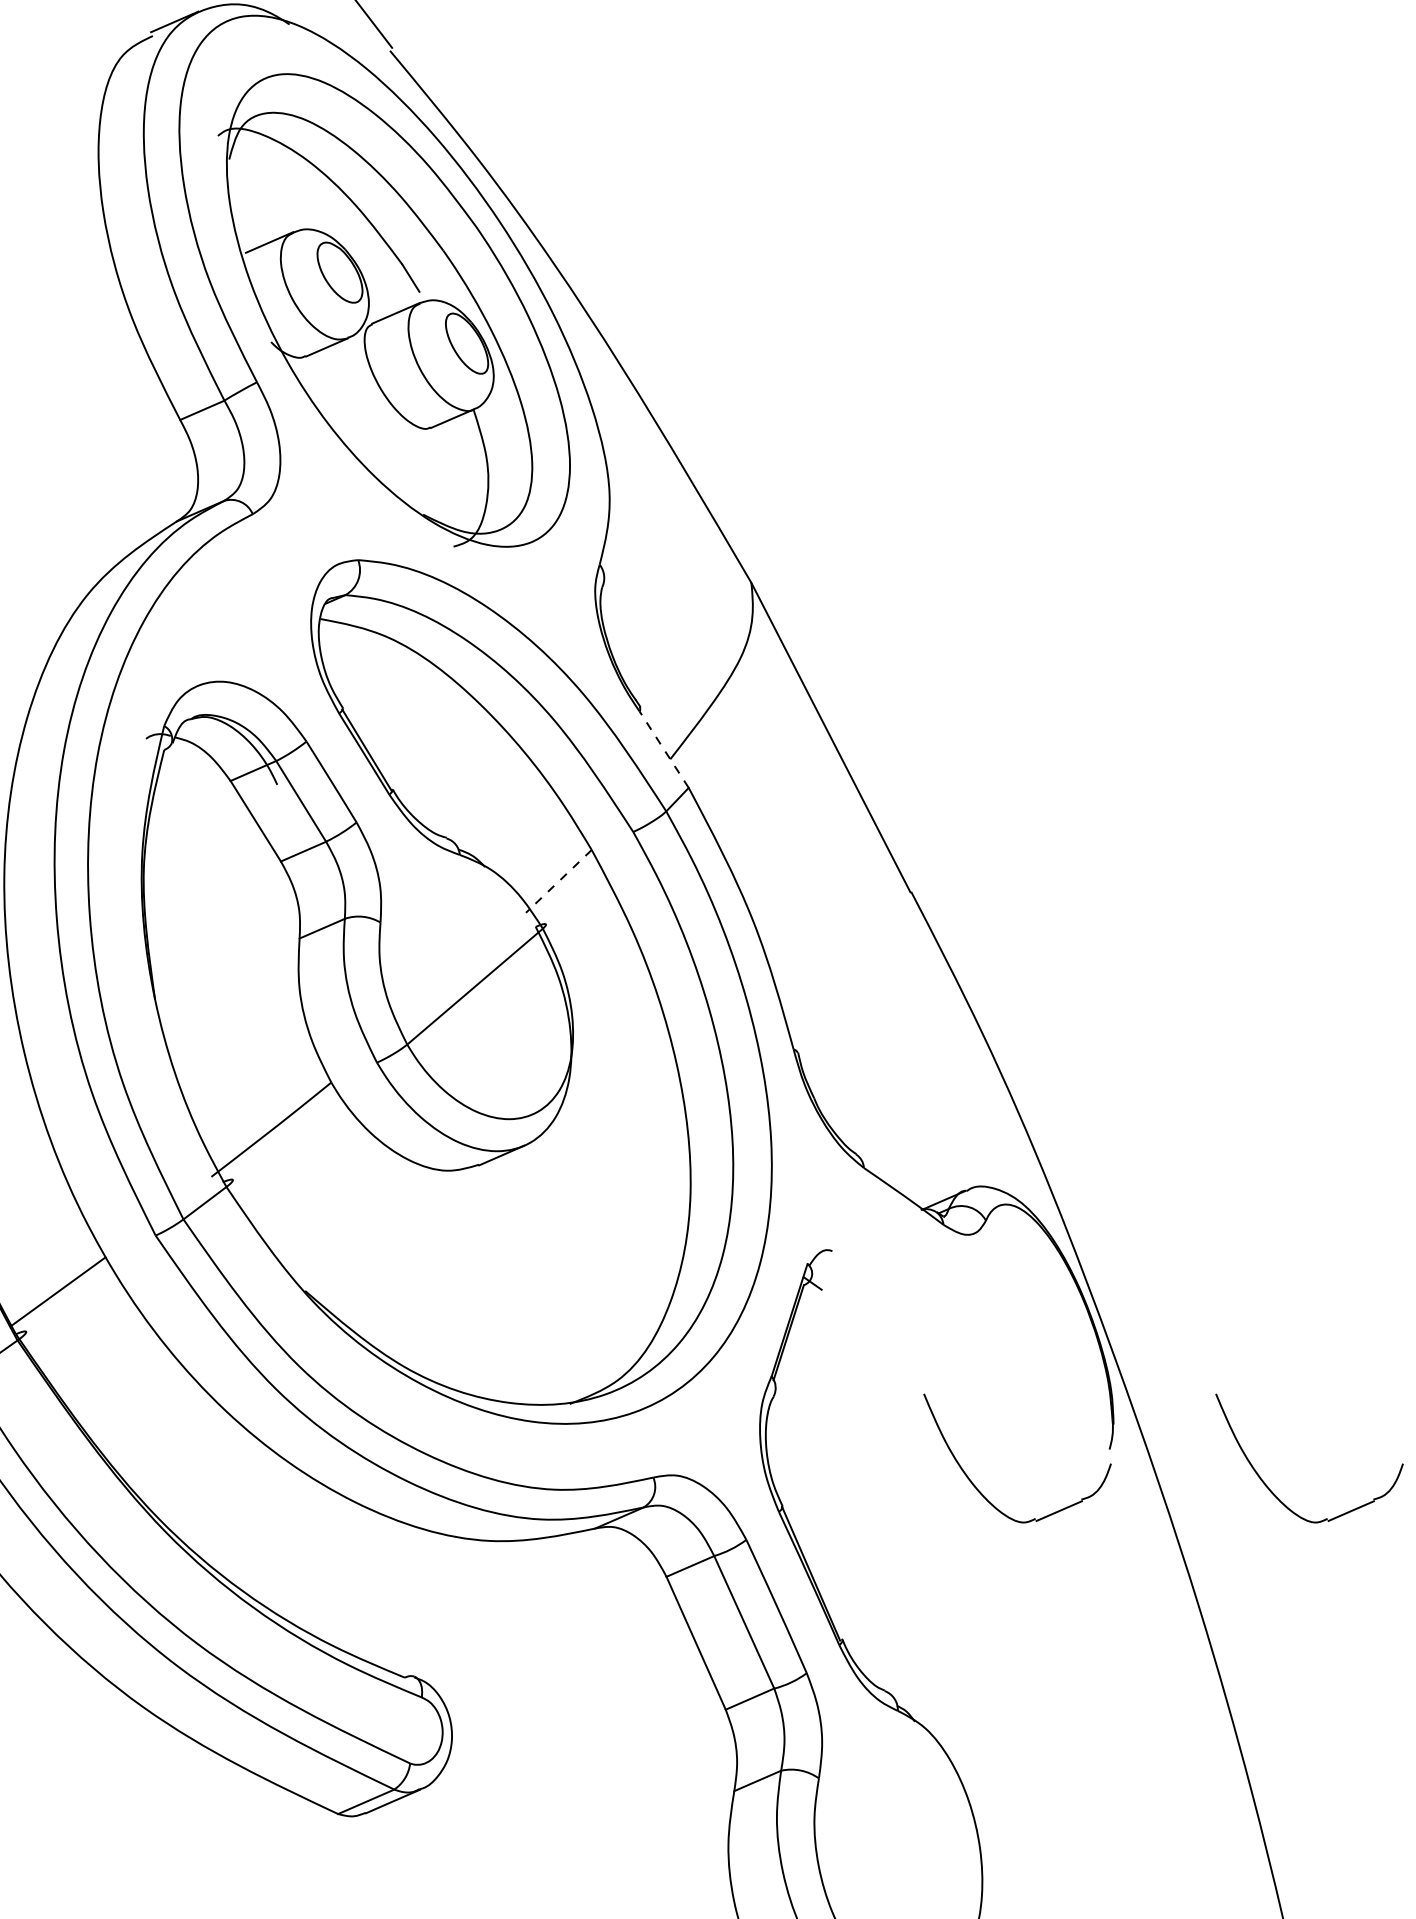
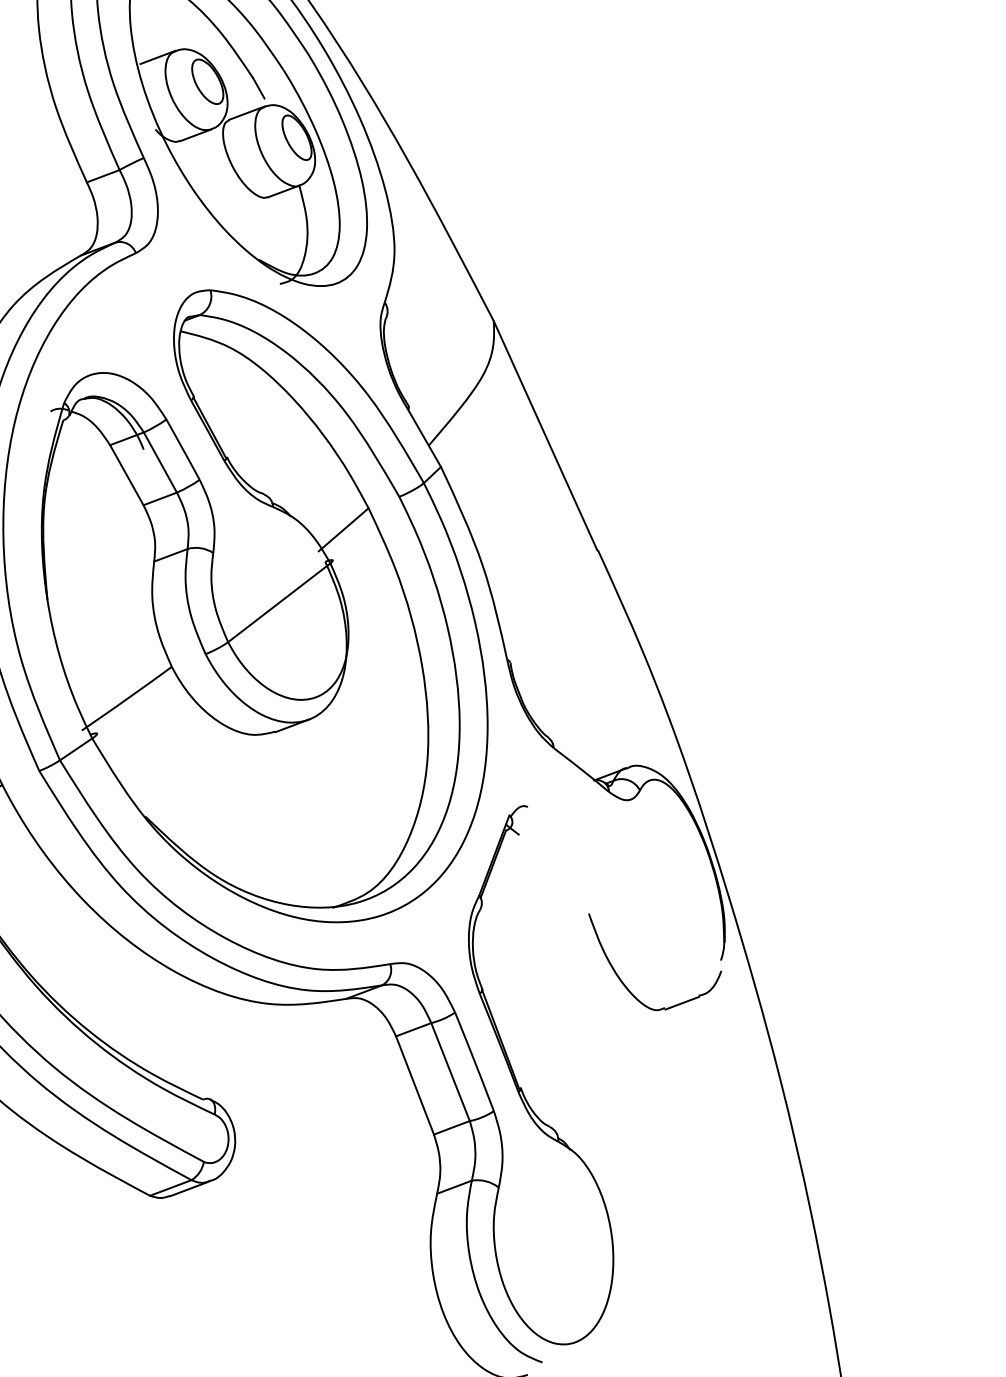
line: (663, 749) -> (424, 438), dashed -> solid
line: (558, 881) -> (343, 529), dashed -> solid
part: (1274, 1493) -> (838, 998), removed

